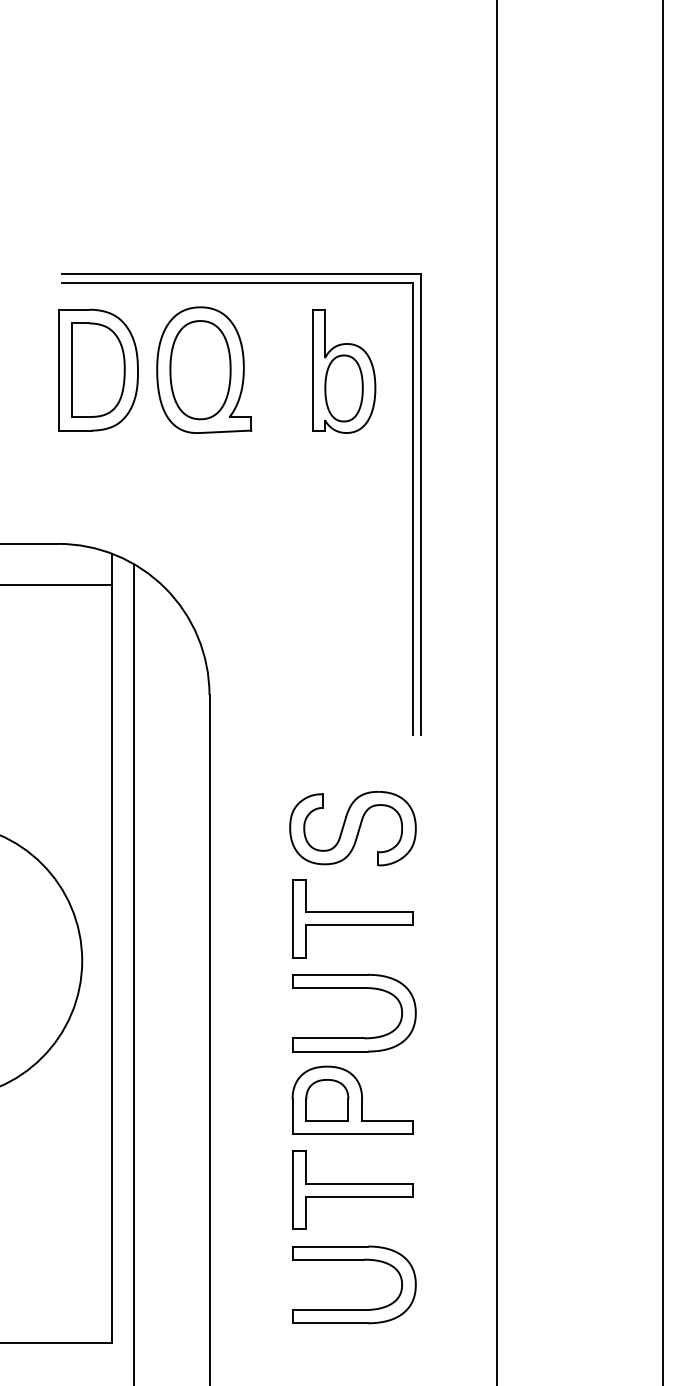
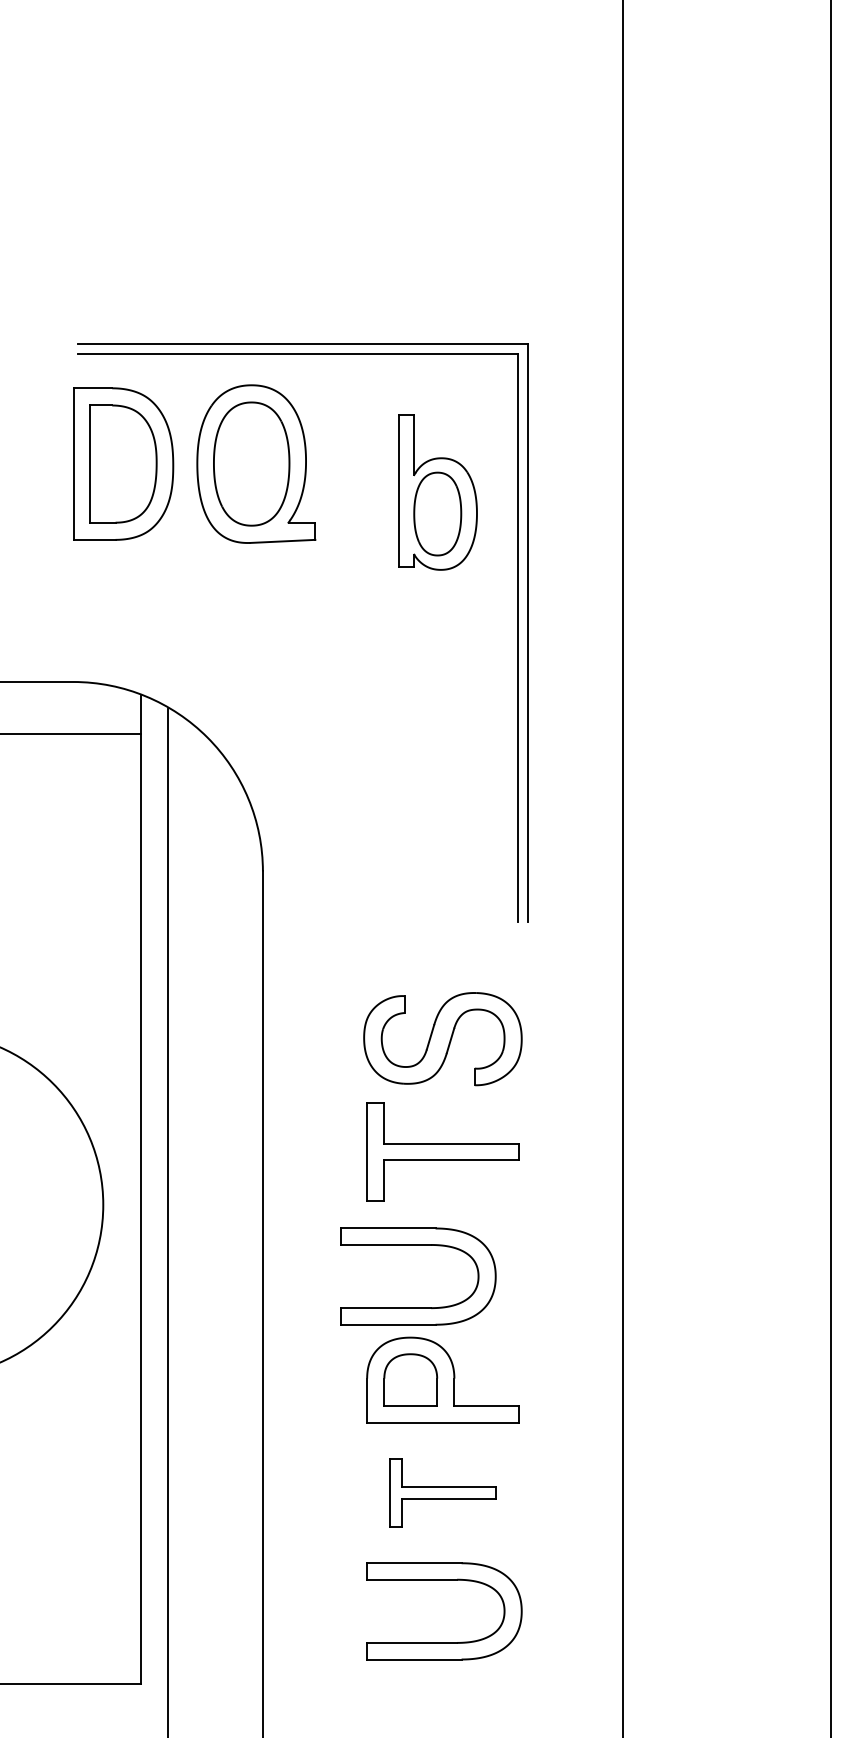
part: (343, 371) -> (437, 492), moved
part: (354, 988) -> (418, 1245), moved
part: (352, 1190) -> (442, 1492), size x0.7

